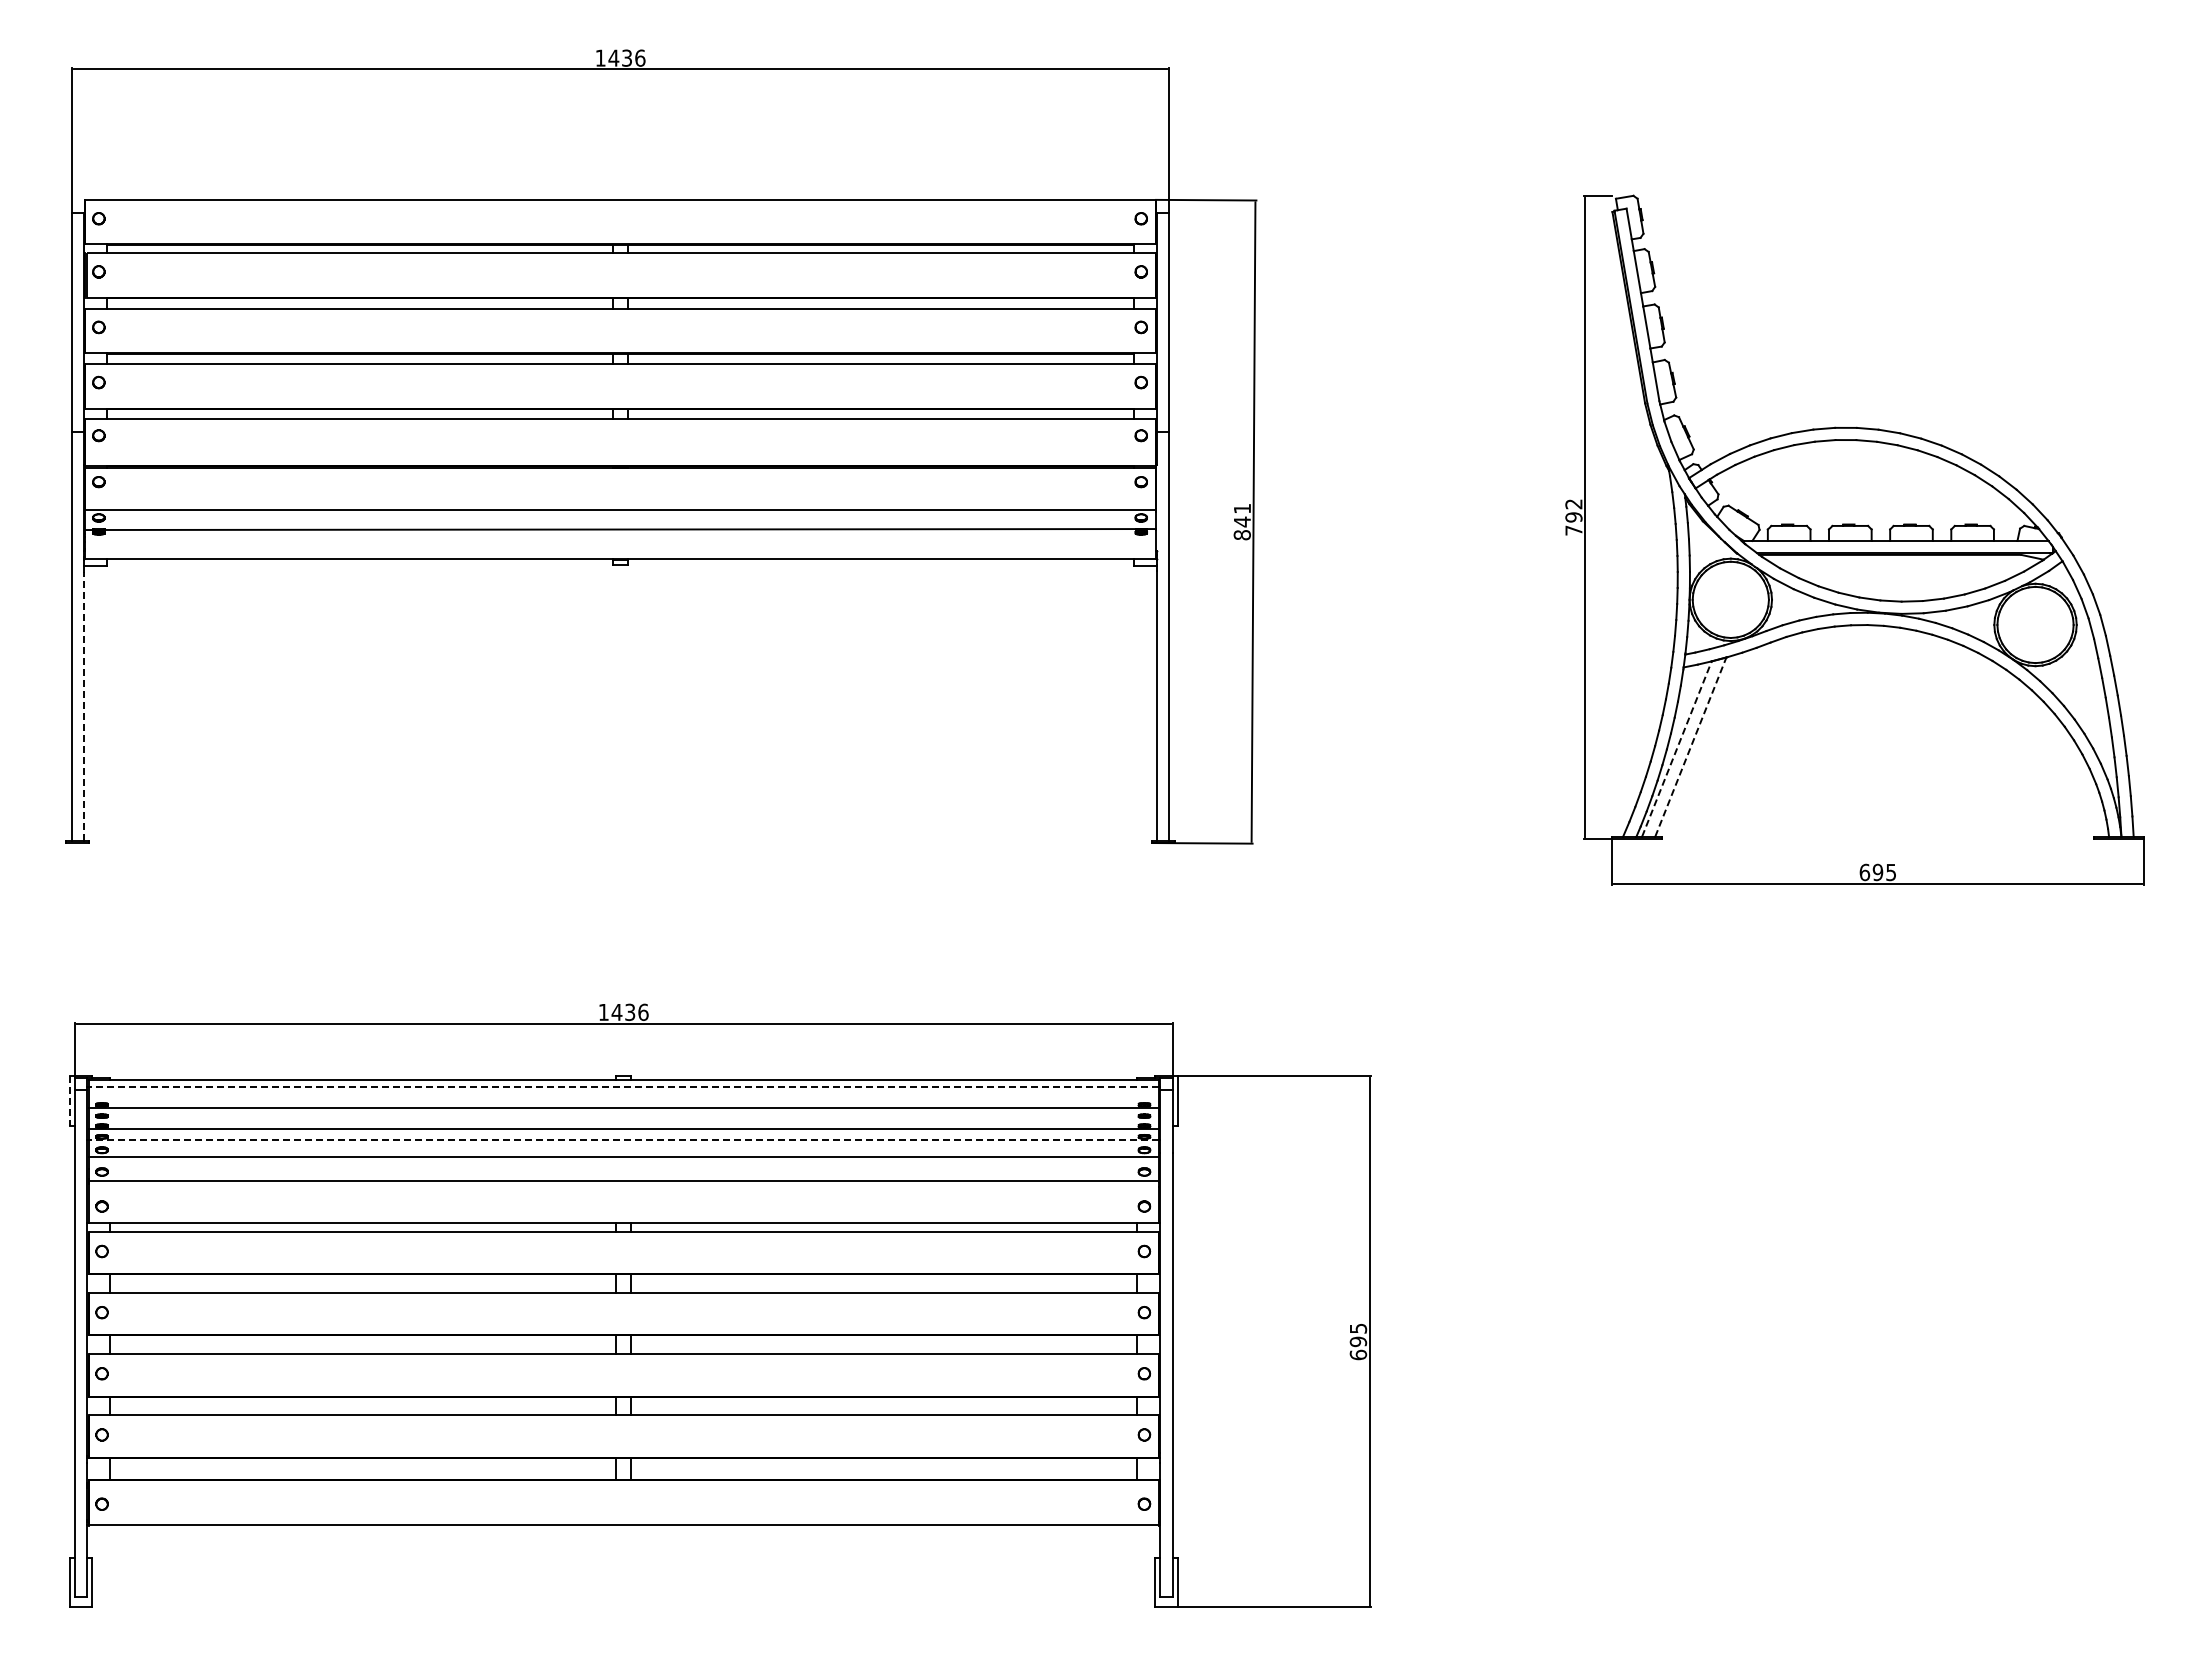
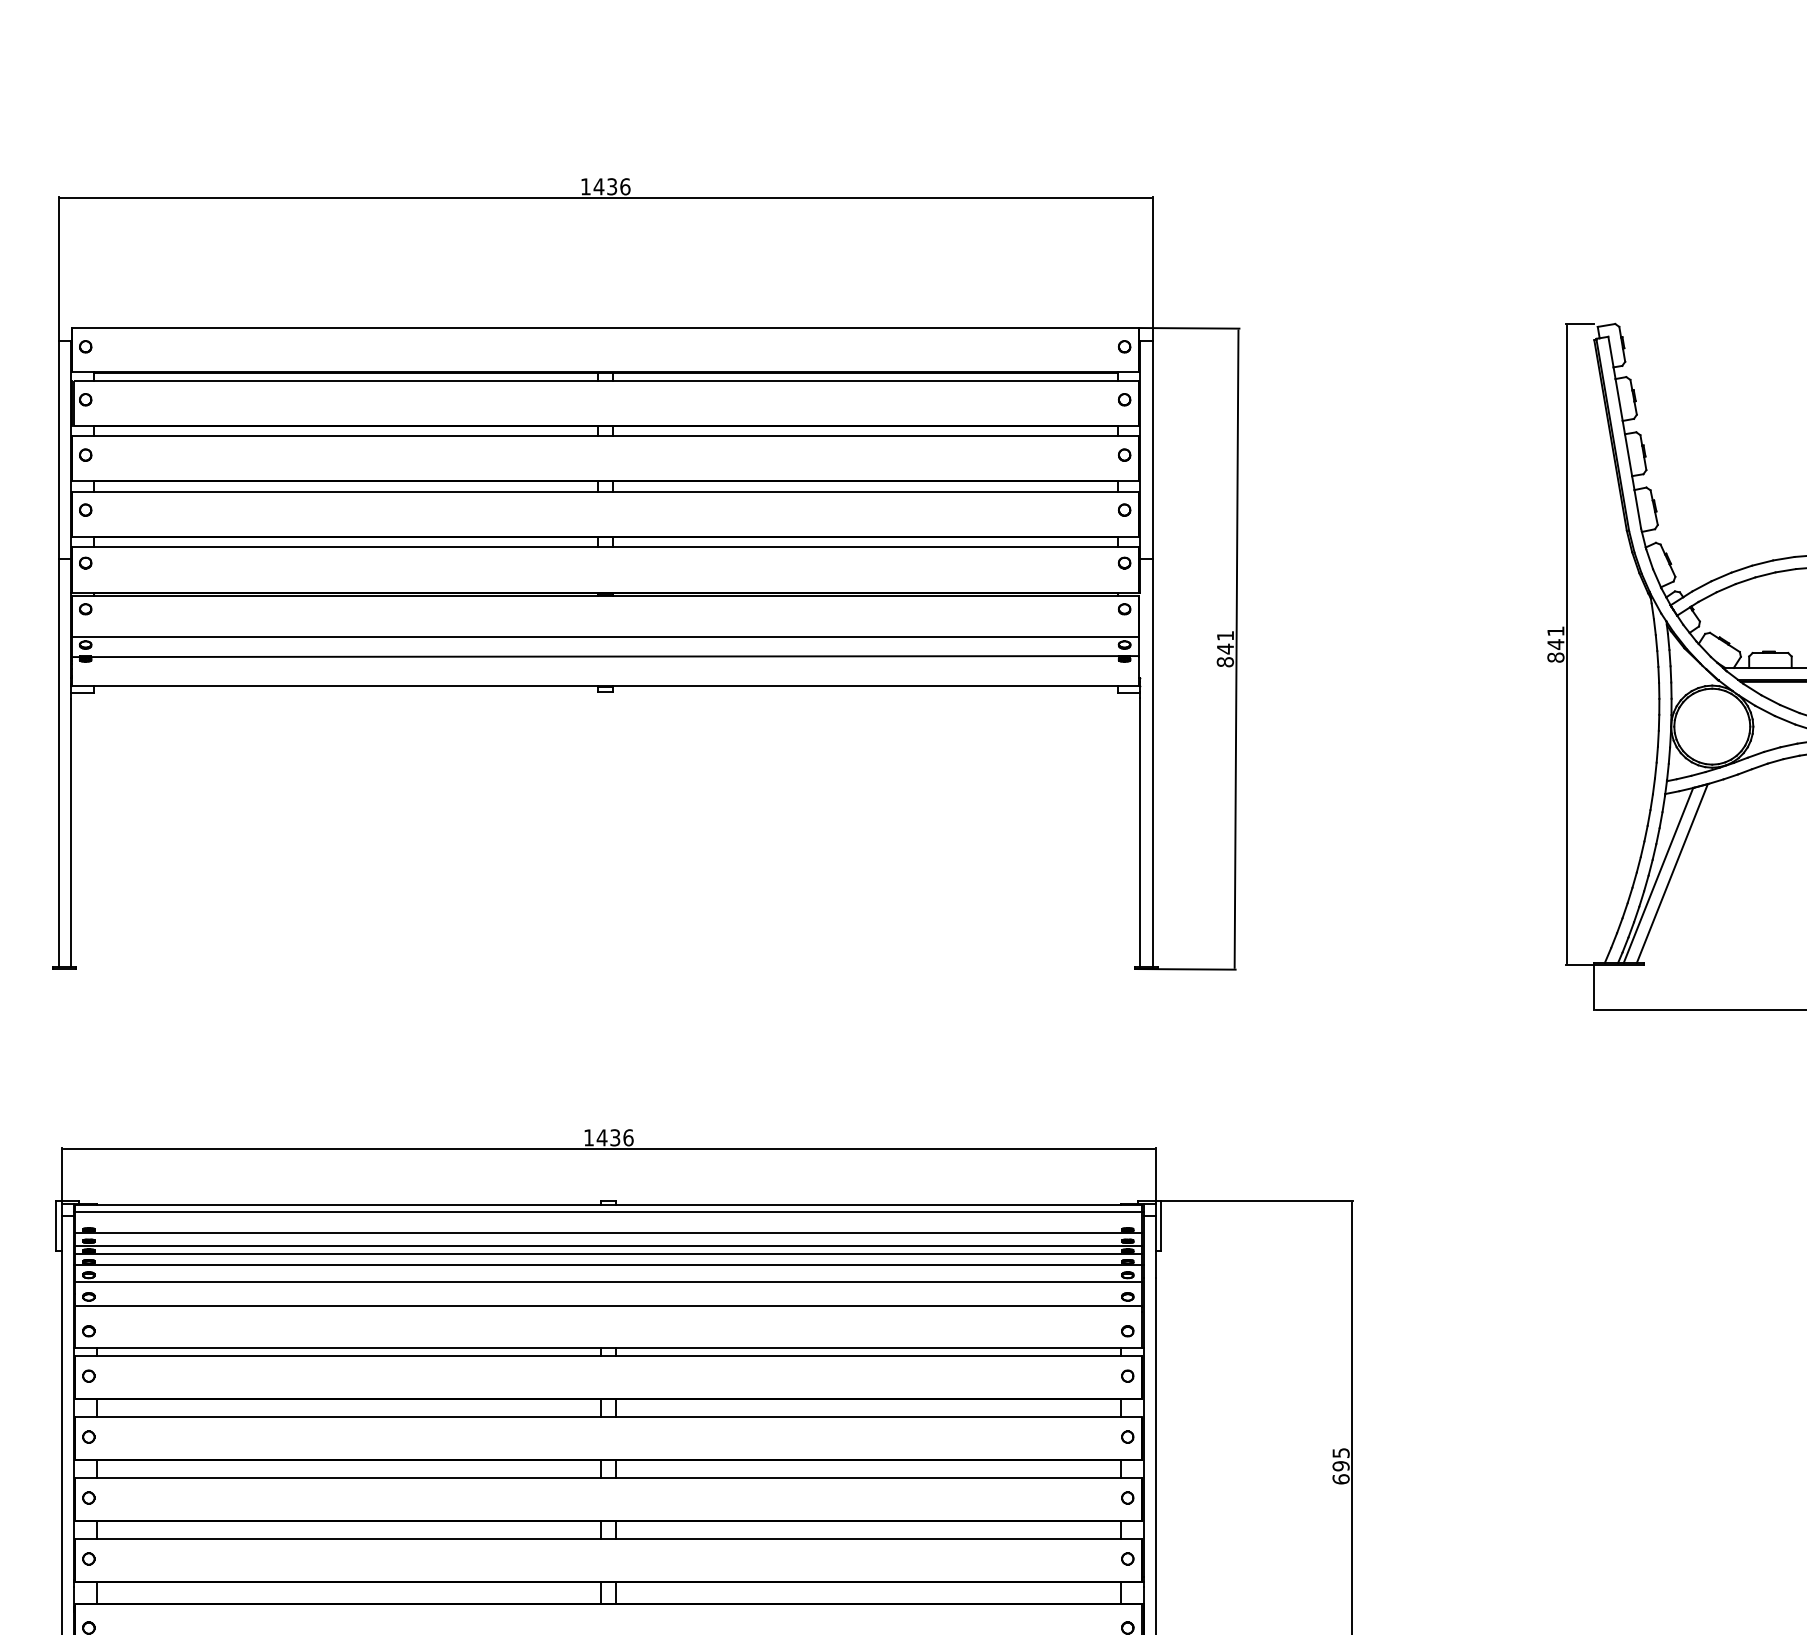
text: (1573, 517) -> (1555, 644), 792 -> 841
line: (83, 706) -> (70, 832), dashed -> solid
line: (1691, 746) -> (1673, 872), dashed -> solid
line: (1677, 748) -> (1659, 874), dashed -> solid
line: (623, 1086) -> (608, 1211), dashed -> solid
line: (69, 1101) -> (56, 1226), dashed -> solid
line: (623, 1120) -> (608, 1245), added
line: (623, 1139) -> (608, 1264), dashed -> solid

